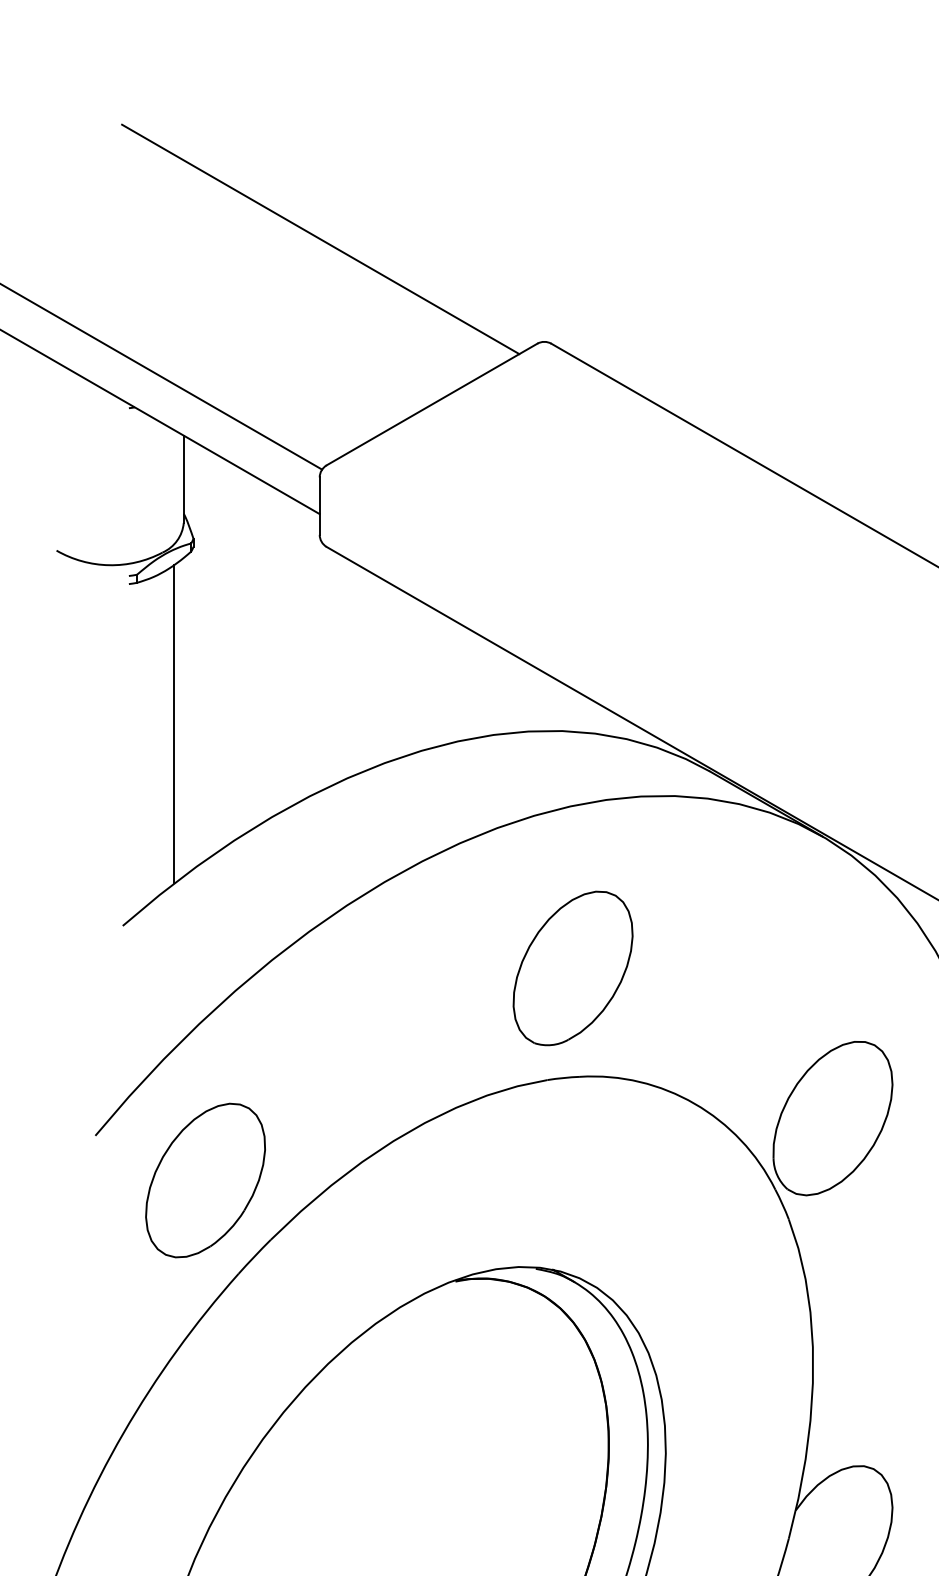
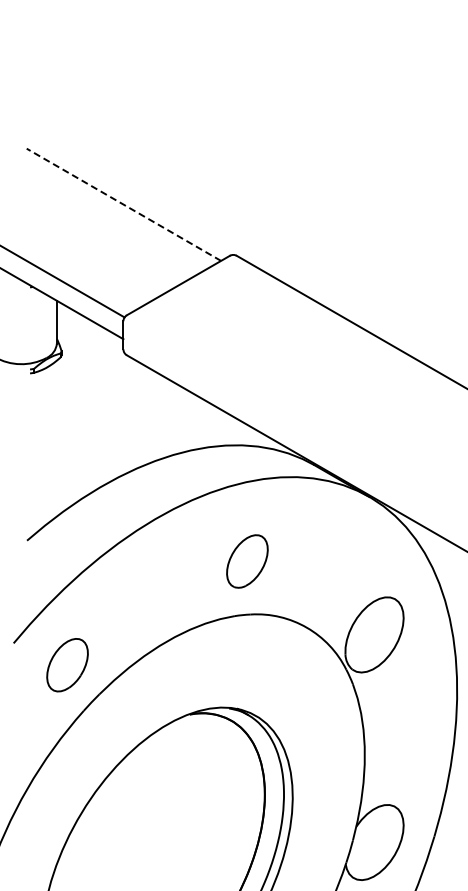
line: (319, 238) -> (123, 204), solid -> dashed
line: (174, 723) -> (52, 441), removed
part: (573, 968) -> (247, 561), size x0.7
part: (205, 1178) -> (67, 664), size x0.7

